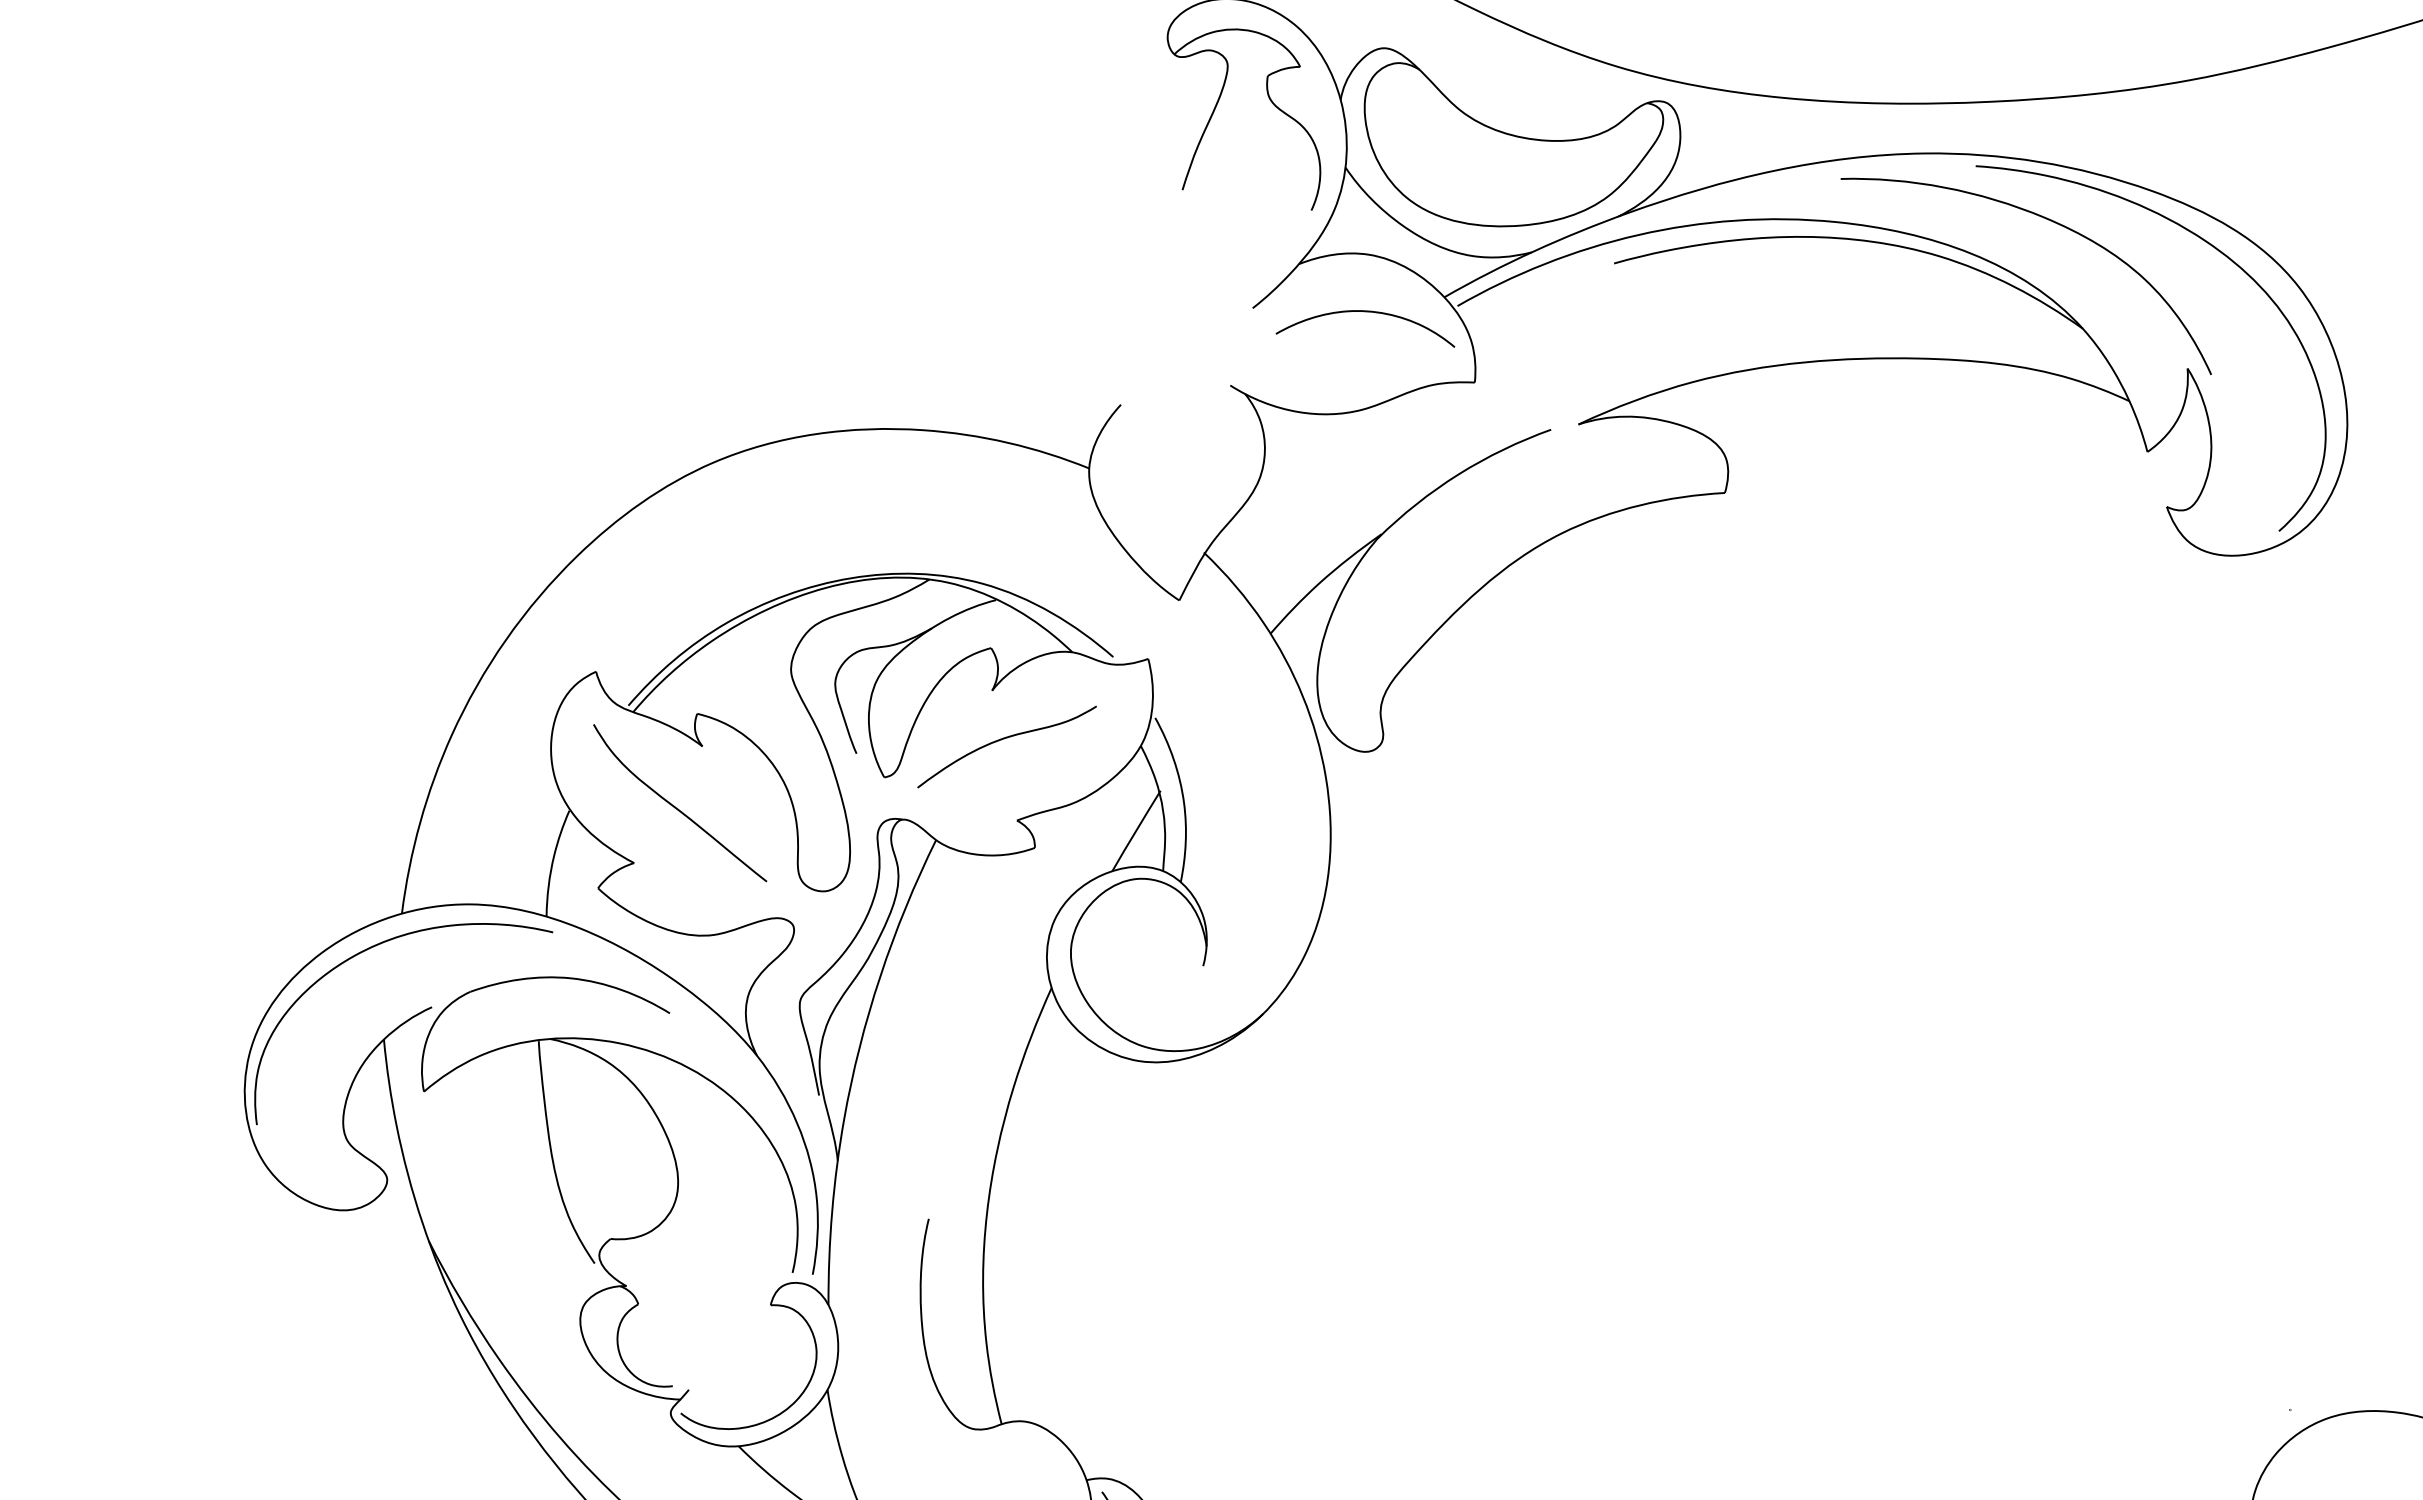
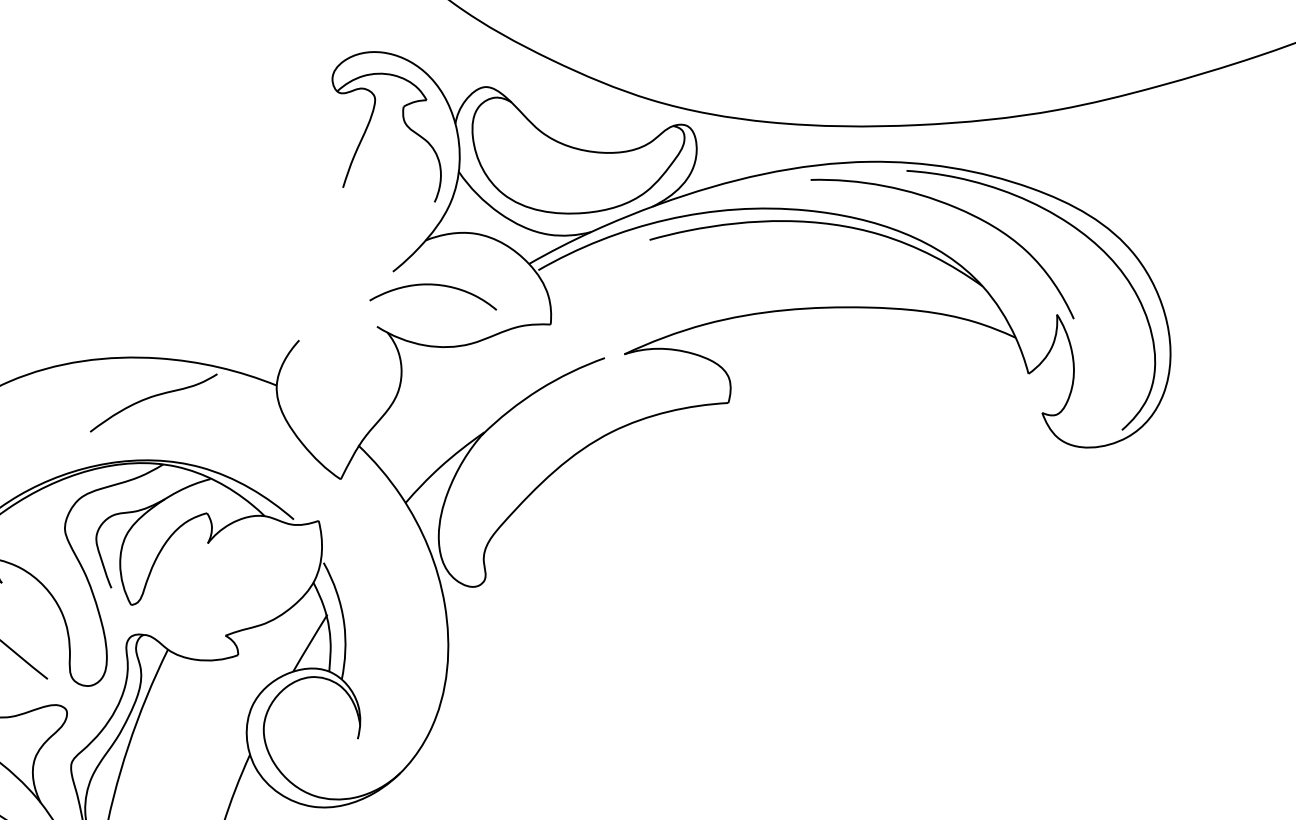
curve: (1365, 312) -> (433, 285), moved
curve: (1004, 739) -> (151, 397), moved

